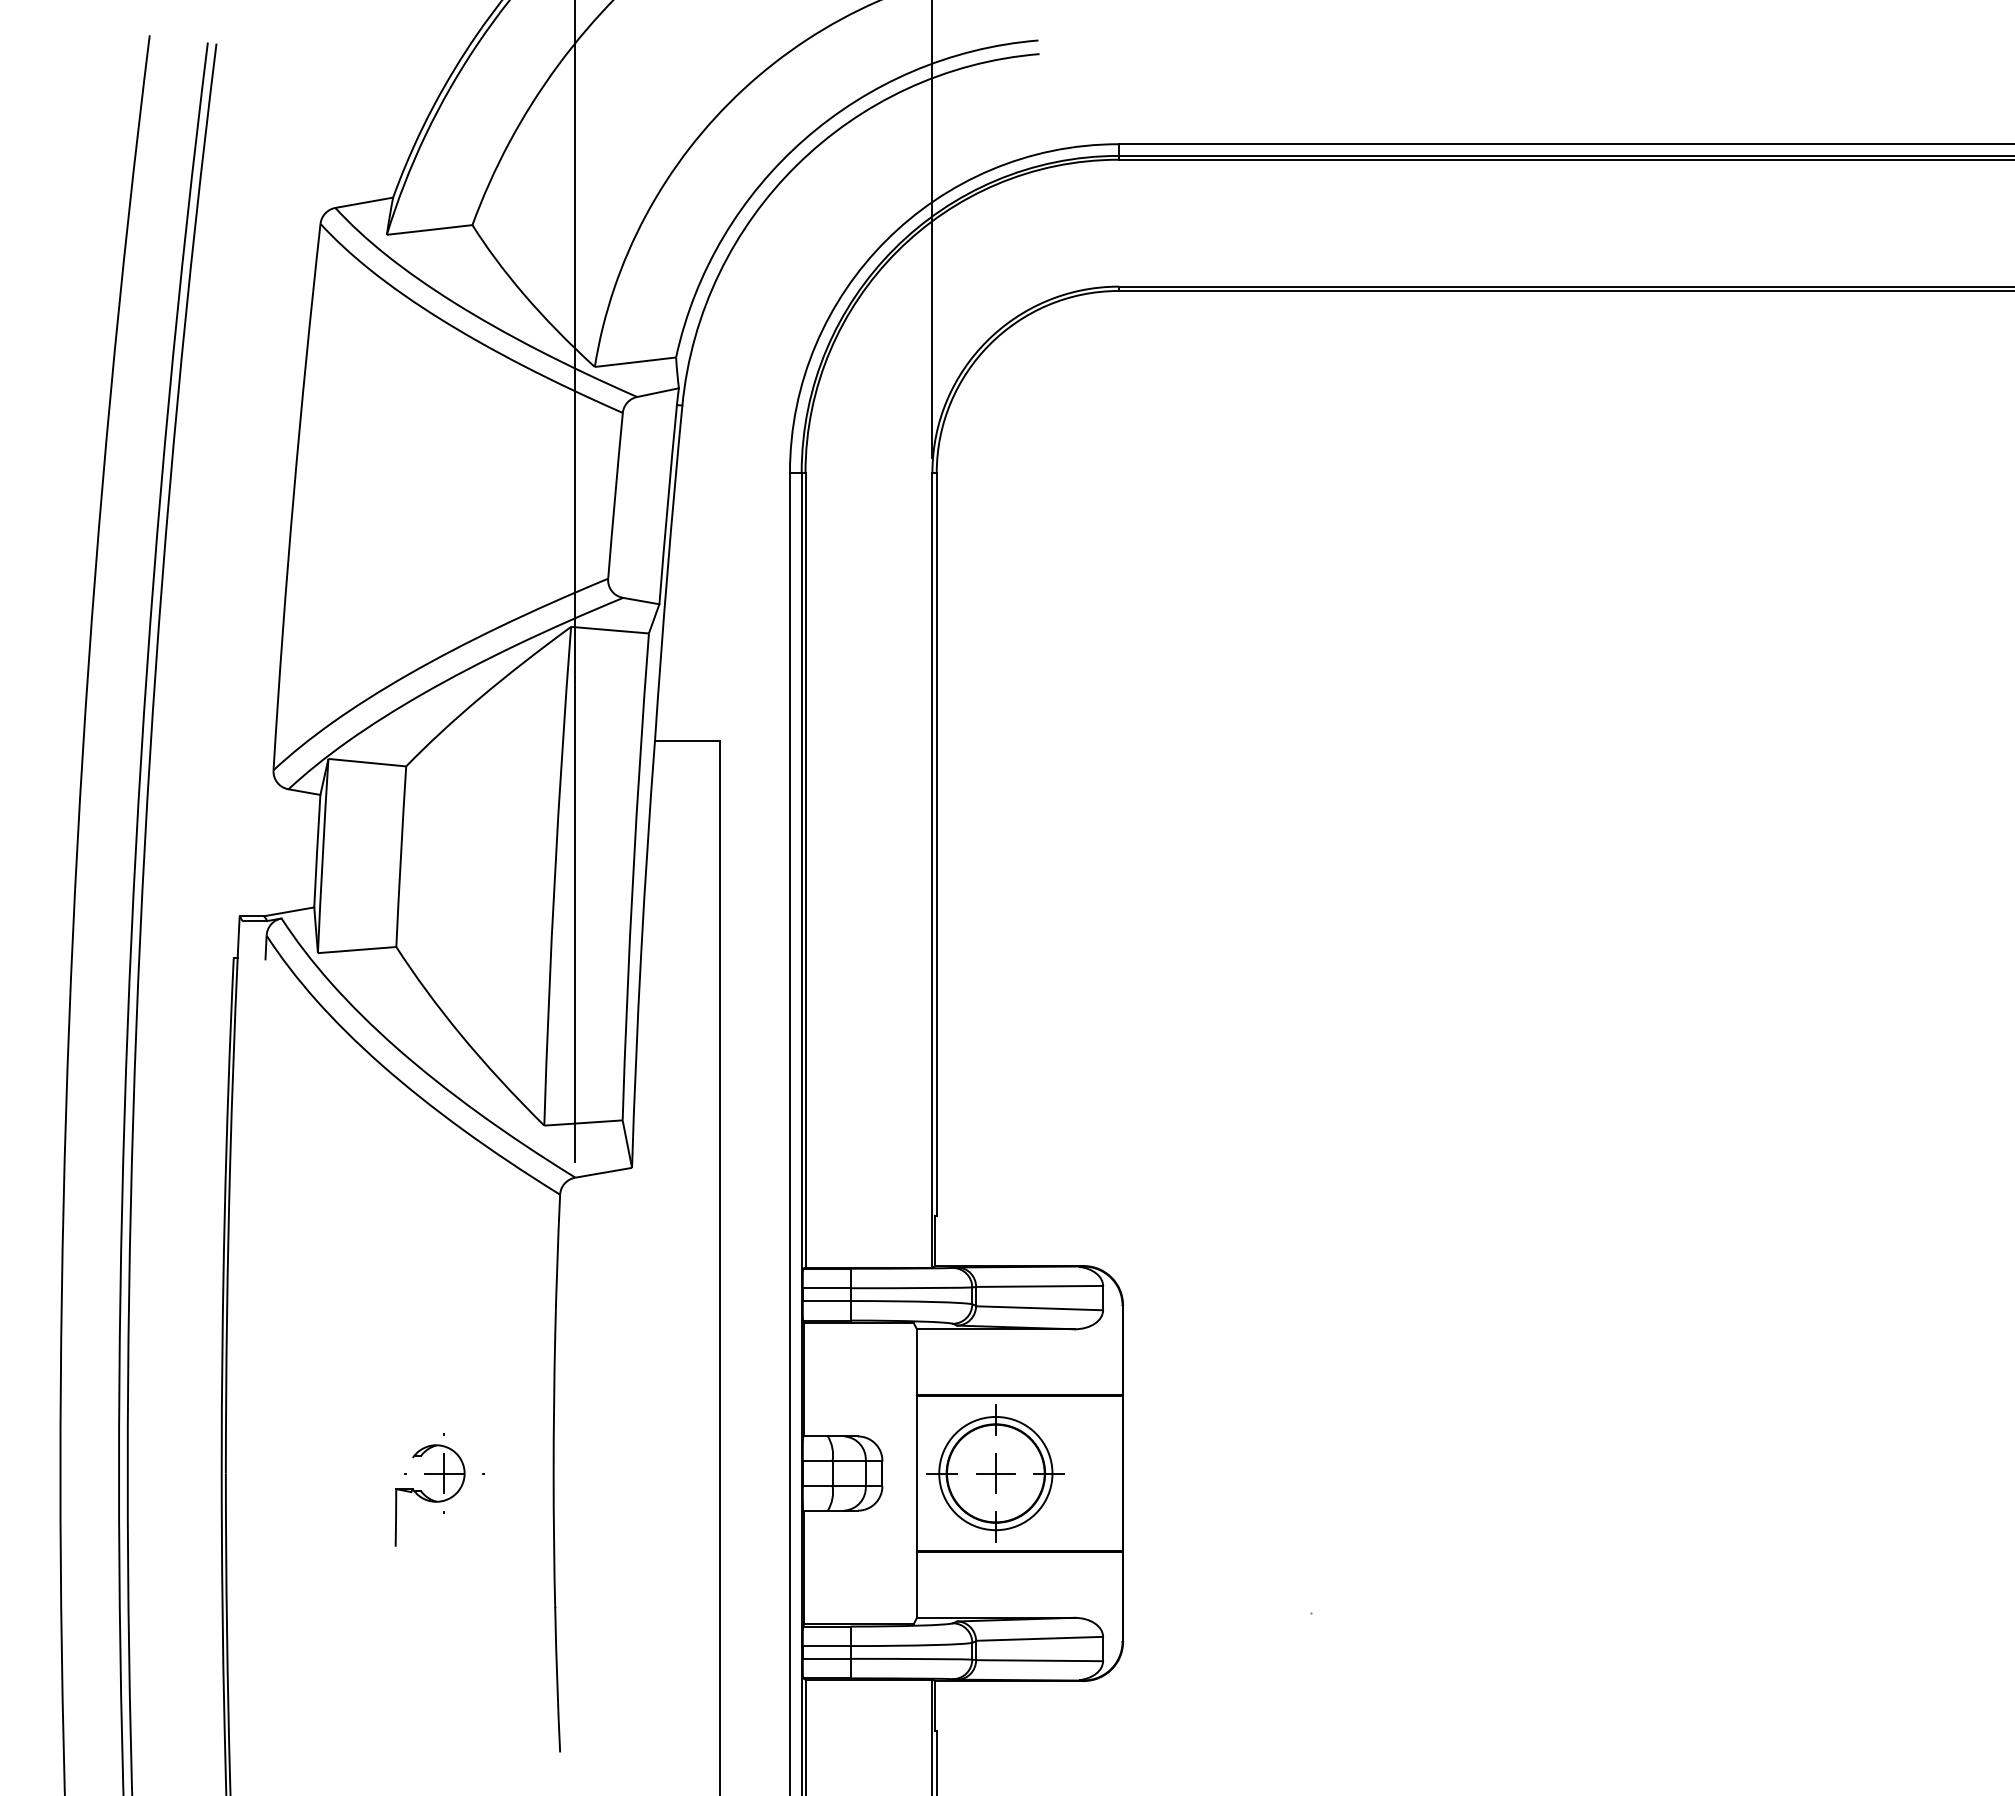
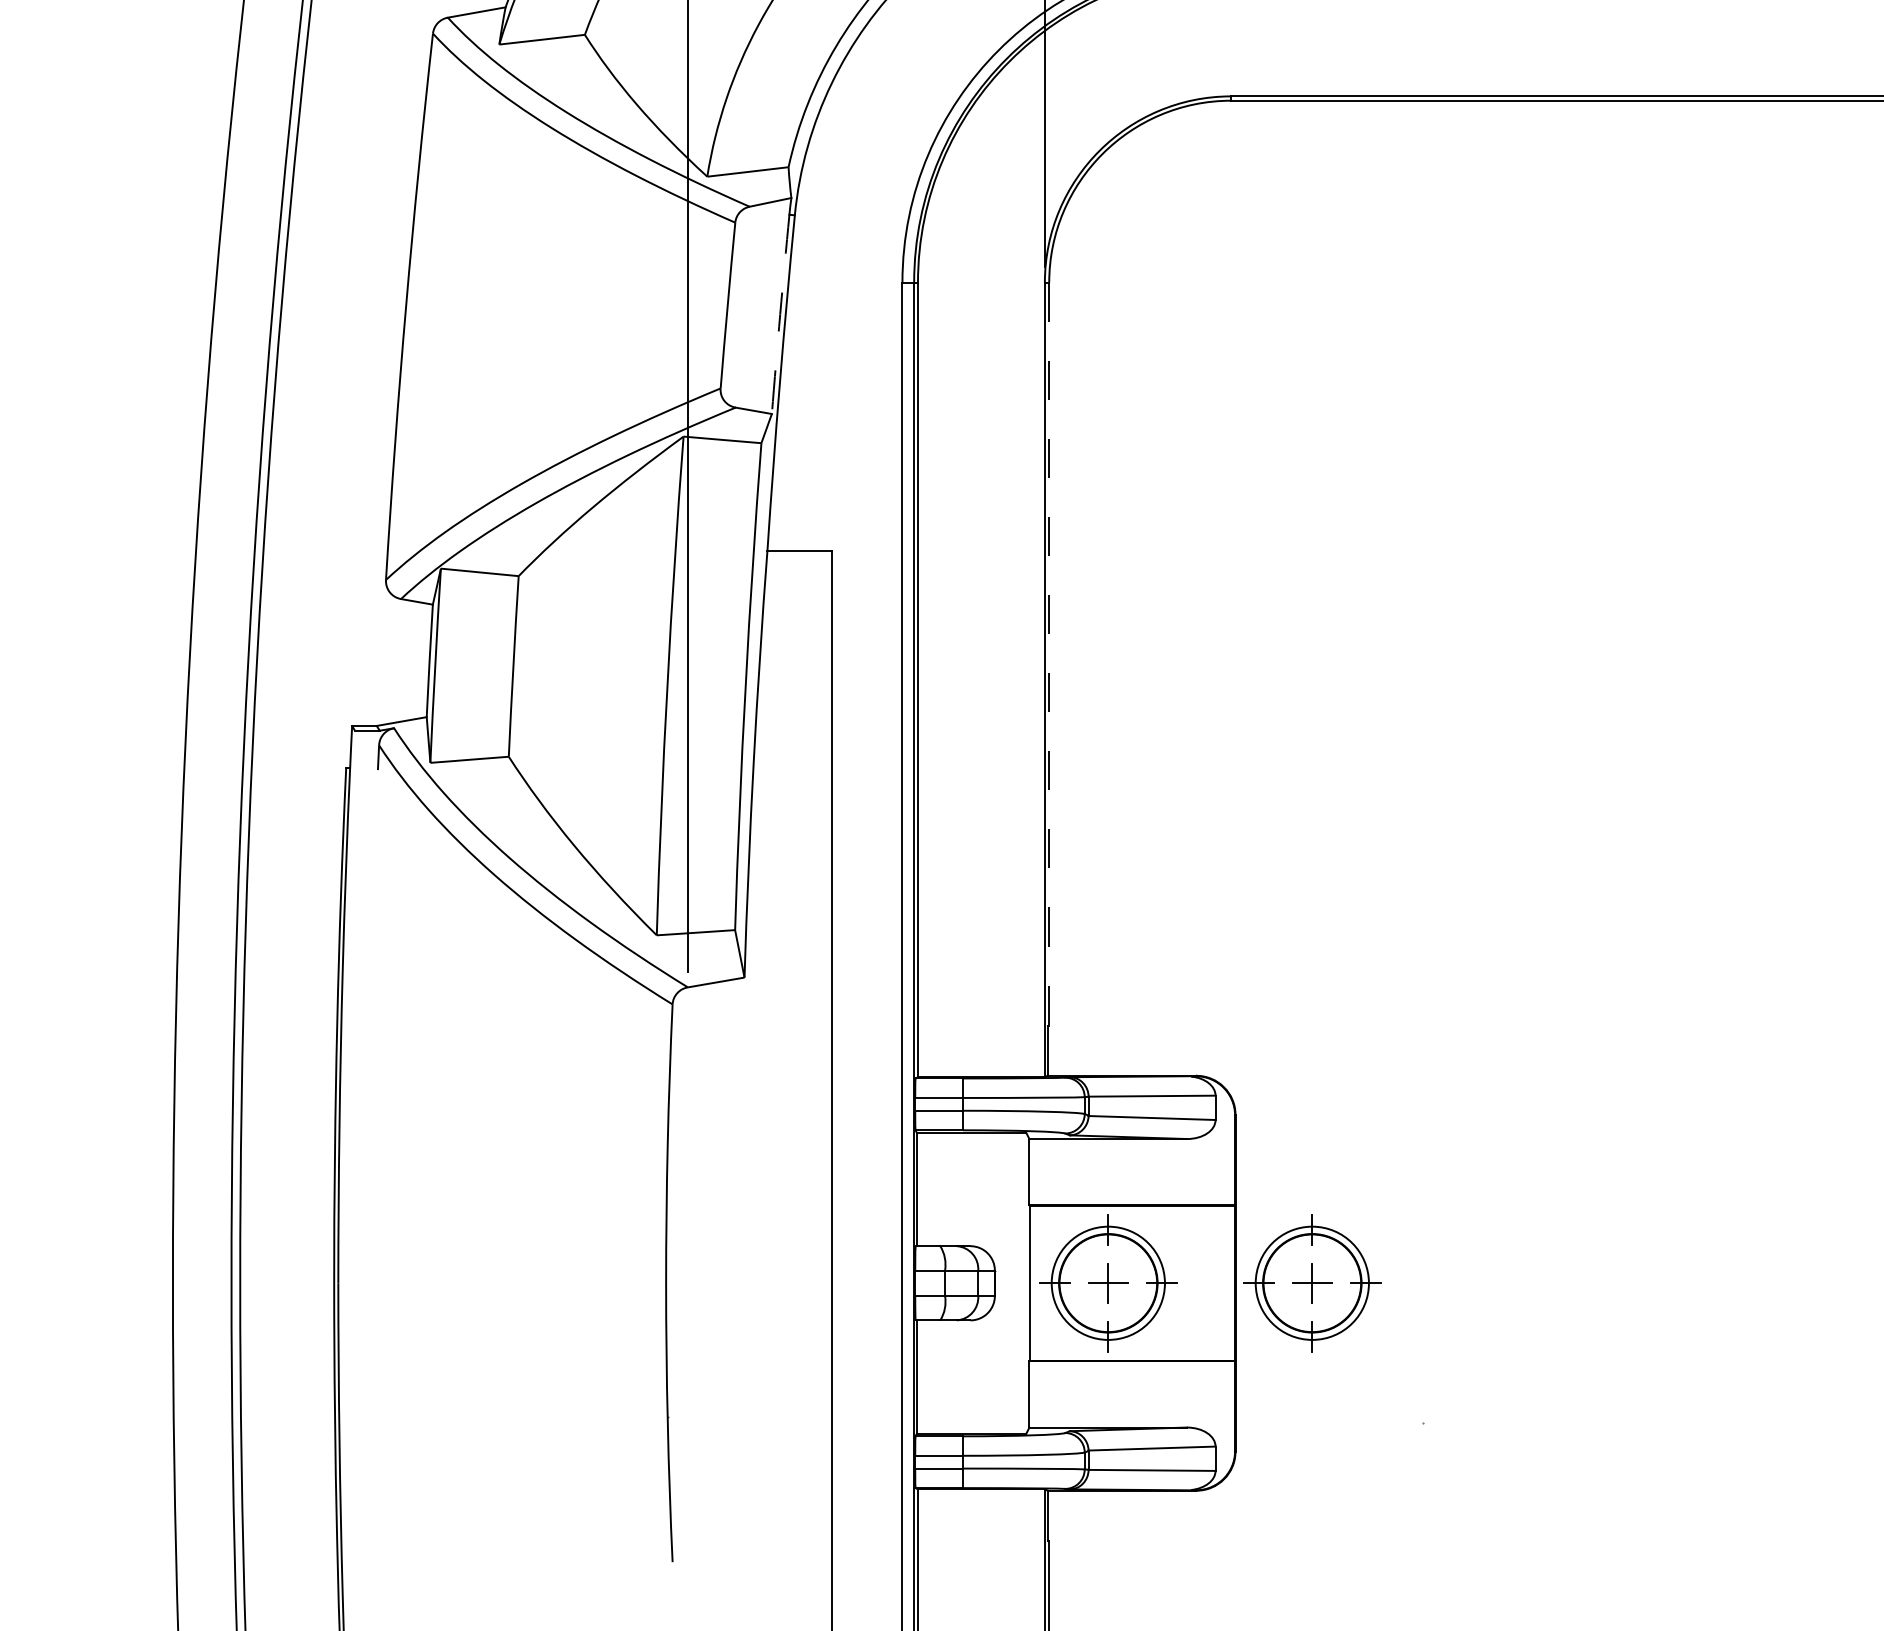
arc: (667, 504) -> (779, 314), solid -> dashed
line: (936, 844) -> (1048, 654), solid -> dashed
part: (1199, 1473) -> (1311, 1283), added
part: (439, 1489) -> (551, 1299), removed

